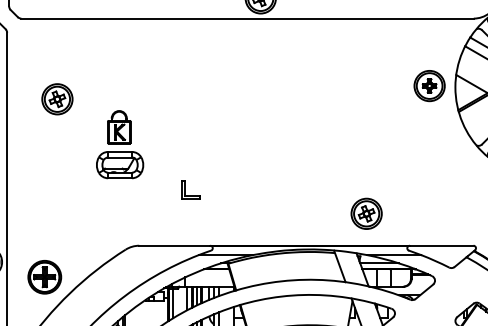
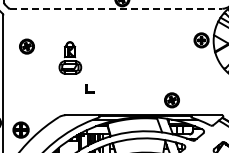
line: (248, 18) -> (116, 8), solid -> dashed
part: (120, 143) -> (70, 57), moved

